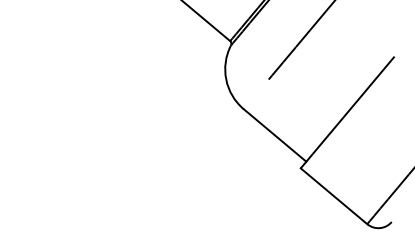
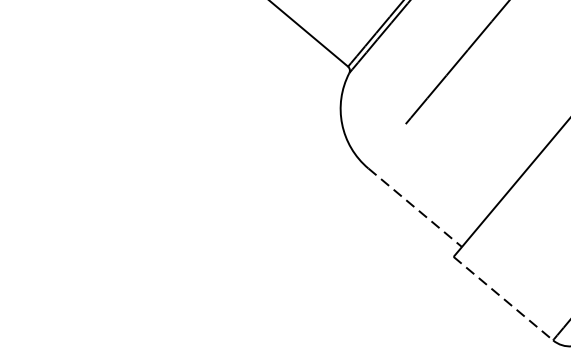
line: (275, 135) -> (415, 207), solid -> dashed
line: (334, 196) -> (504, 299), solid -> dashed

